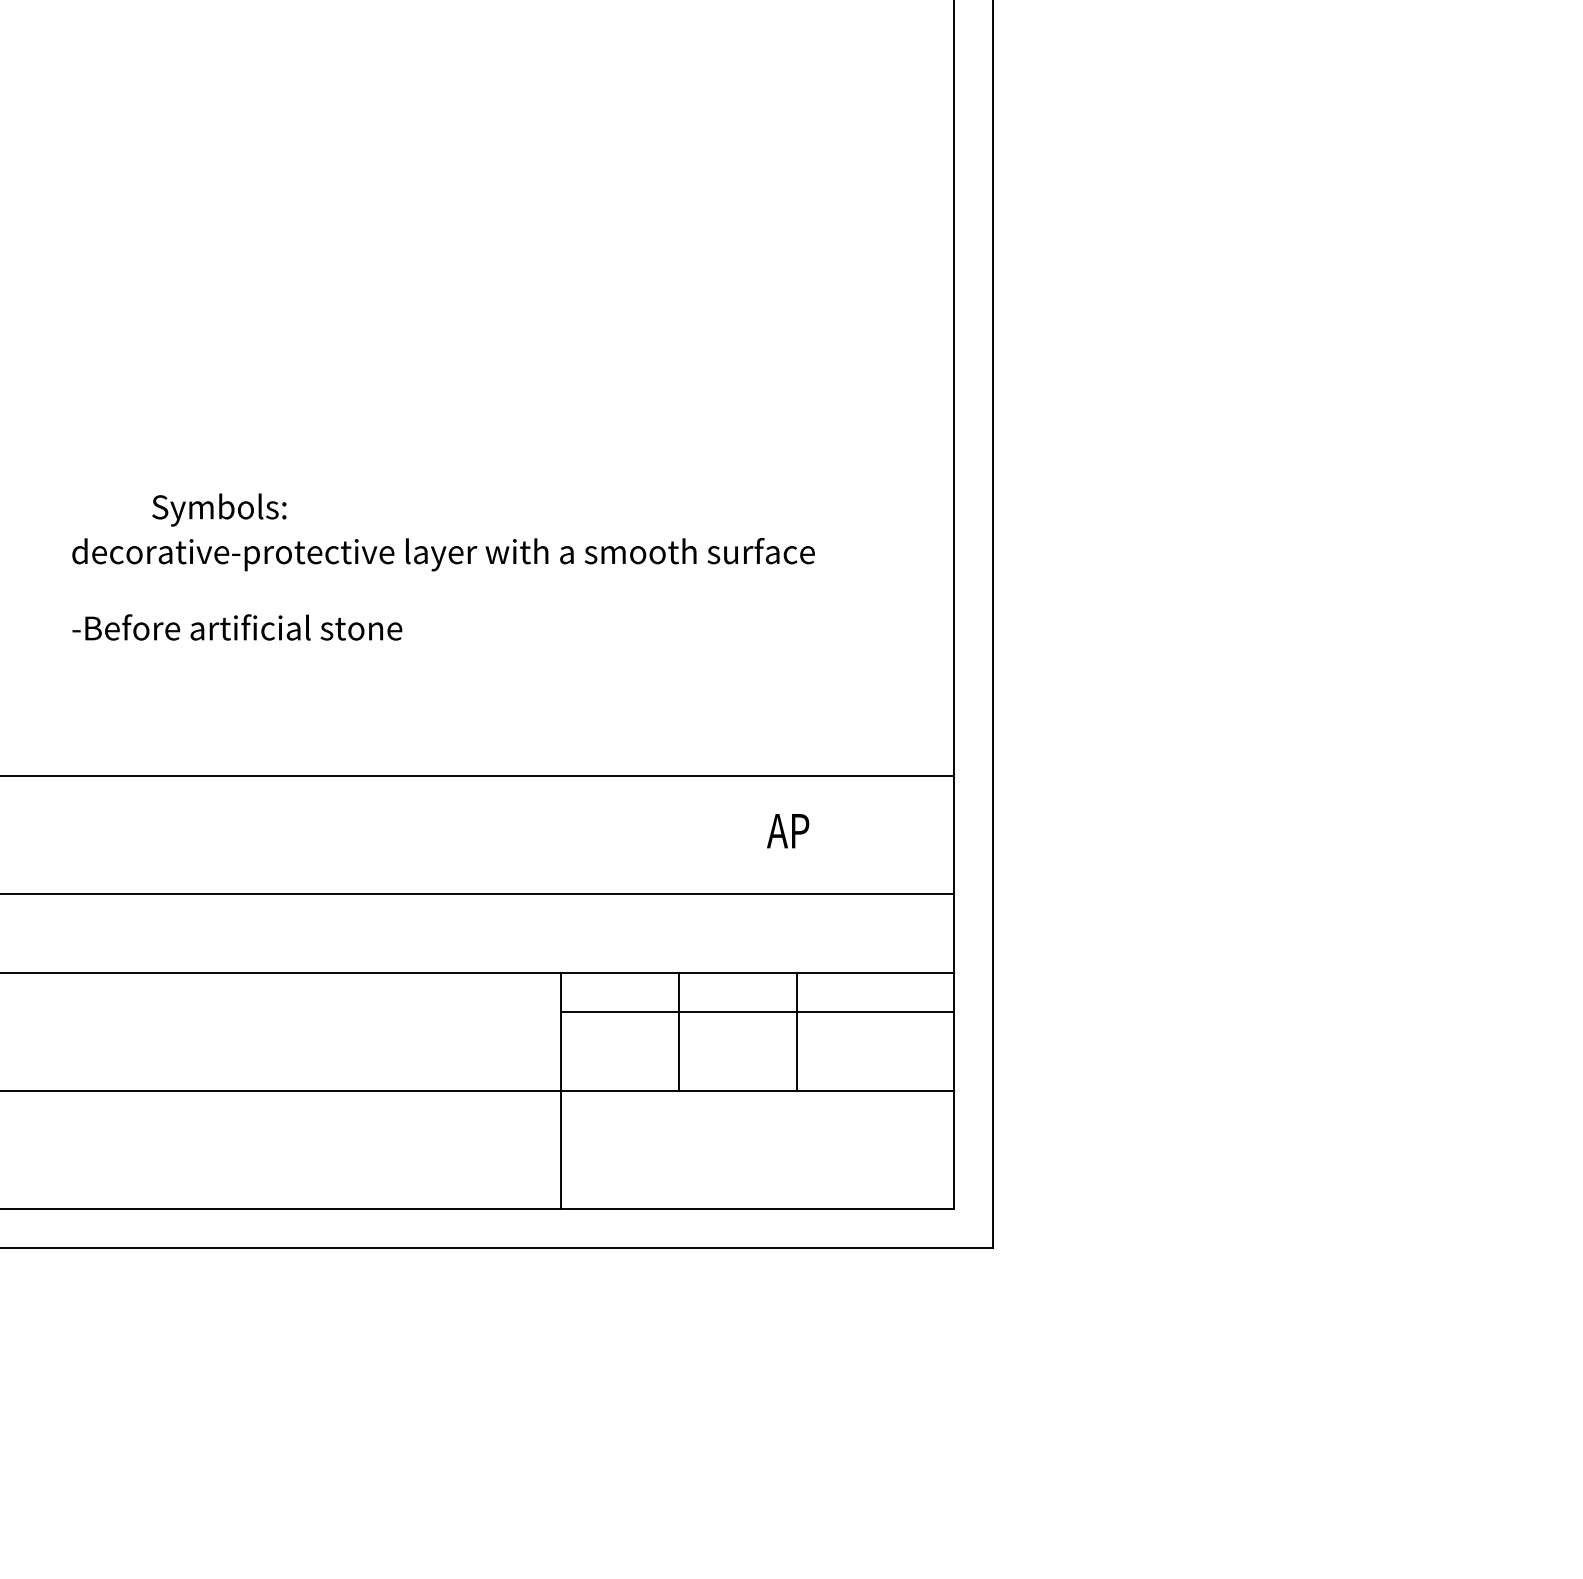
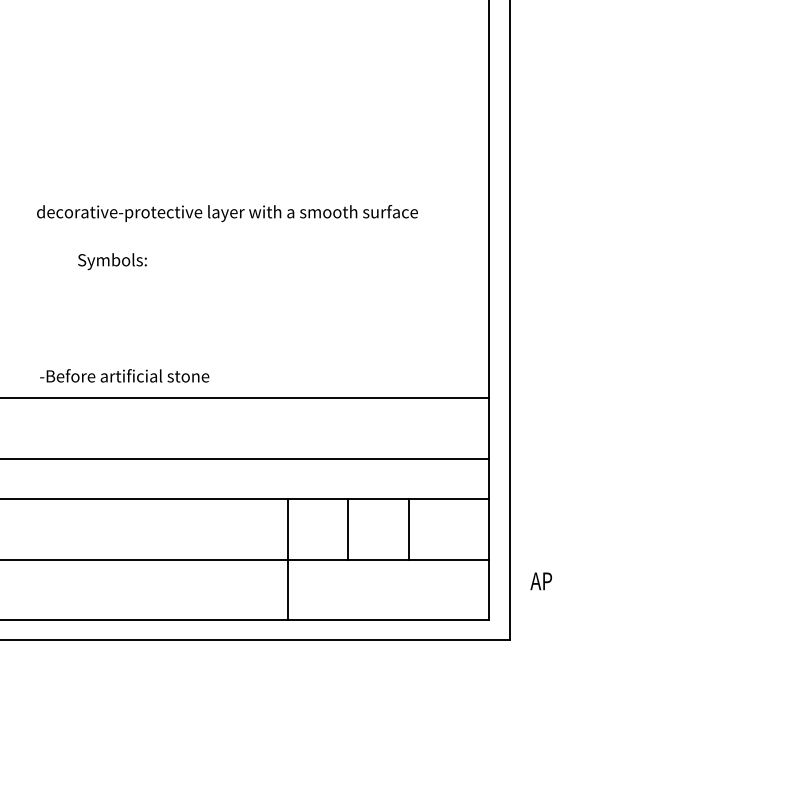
text: (443, 554) -> (227, 213), moved
text: (236, 626) -> (124, 375), moved
text: (786, 831) -> (540, 581), moved
line: (757, 1012) -> (388, 519), removed

